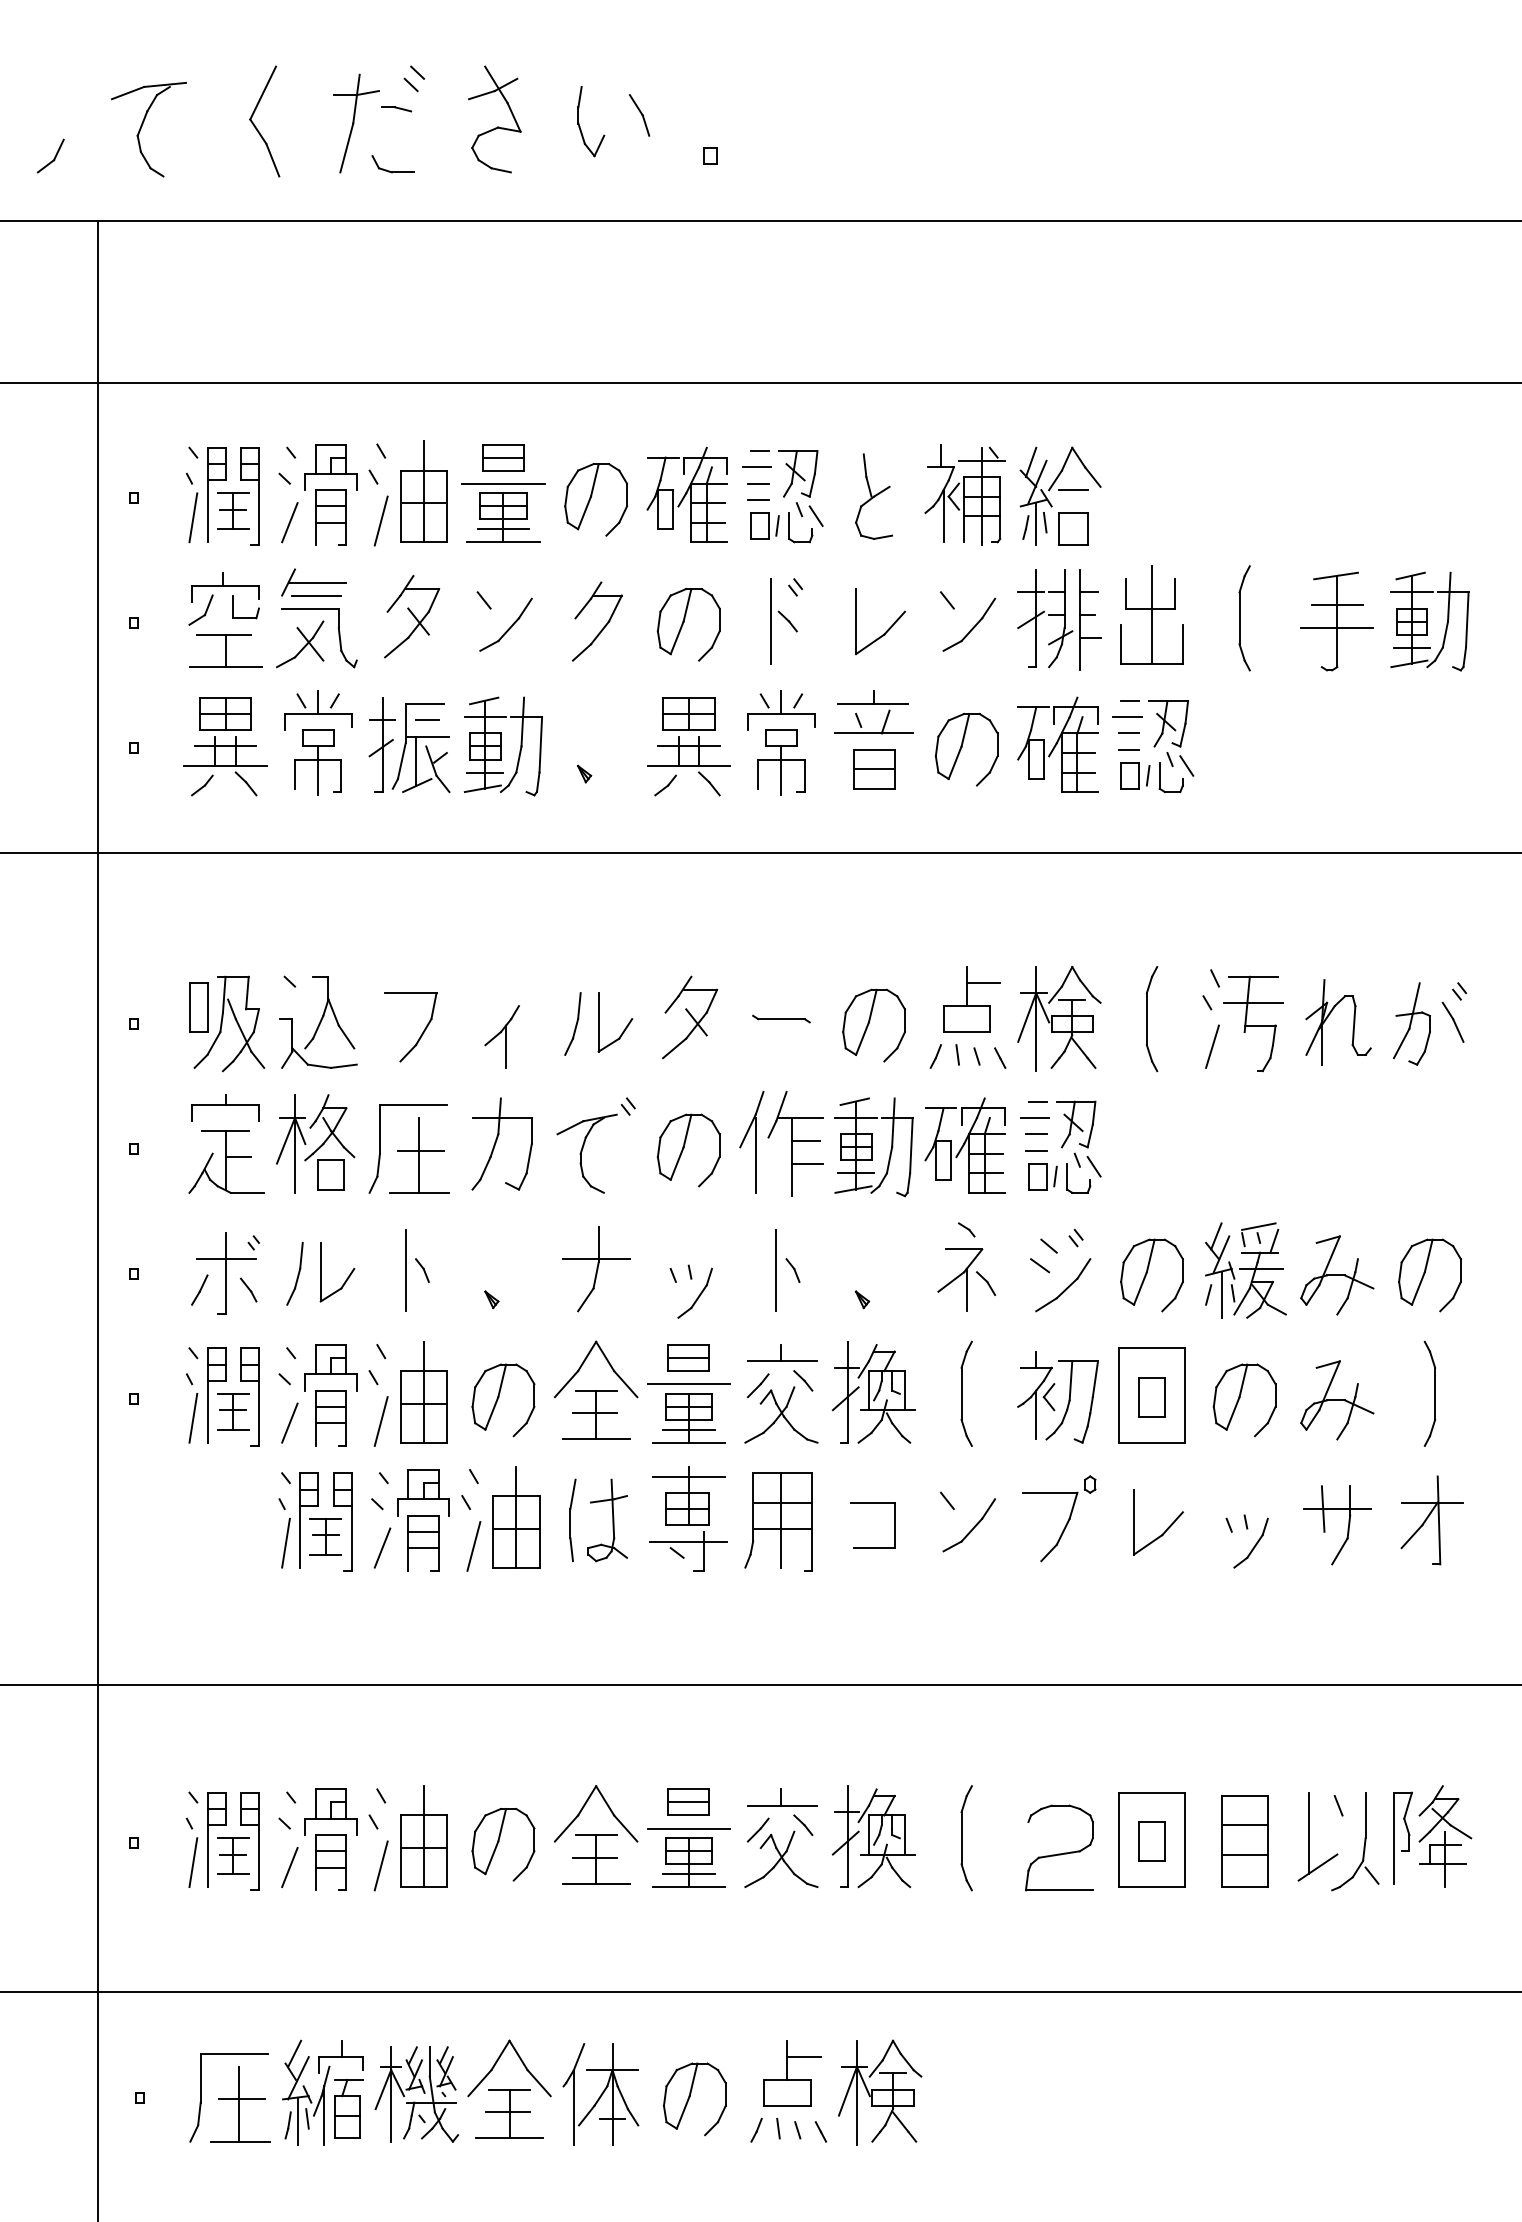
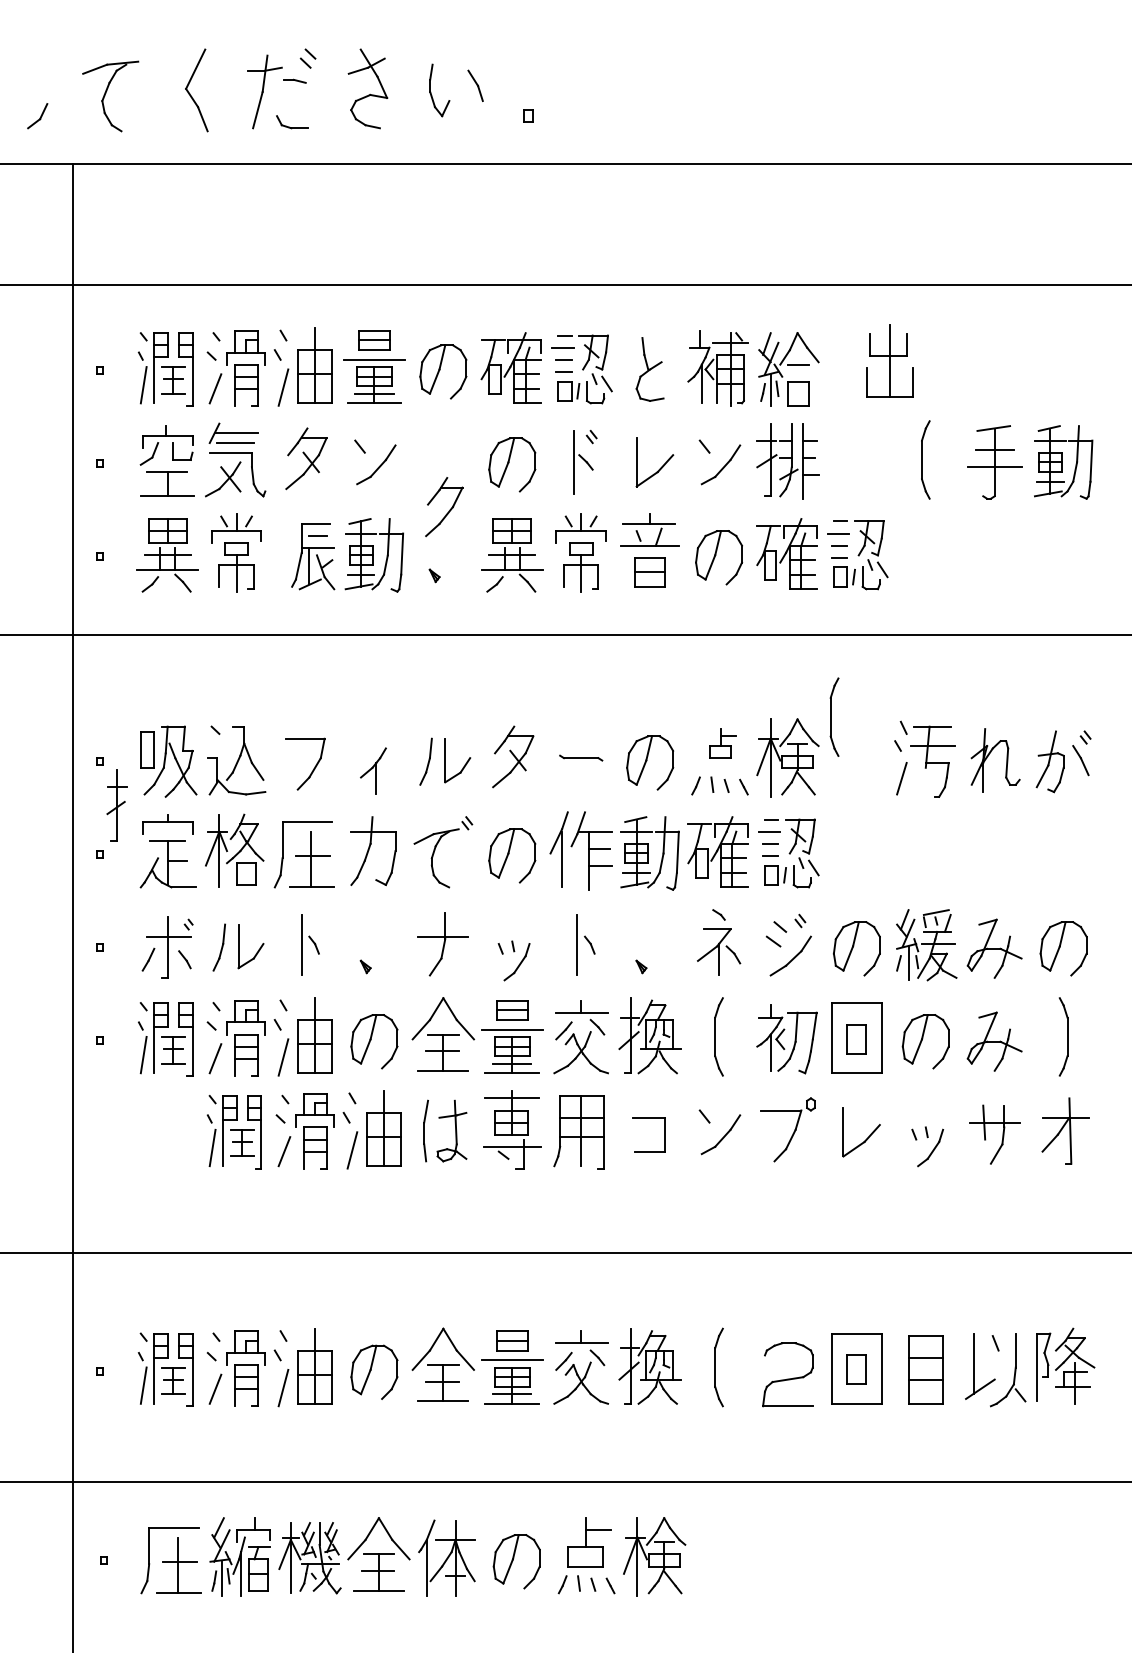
part: (1151, 614) -> (889, 360), moved
part: (603, 626) -> (448, 510), moved
part: (381, 744) -> (116, 805), moved
part: (971, 999) -> (722, 743), size x0.6
part: (1151, 1019) -> (834, 717), moved

